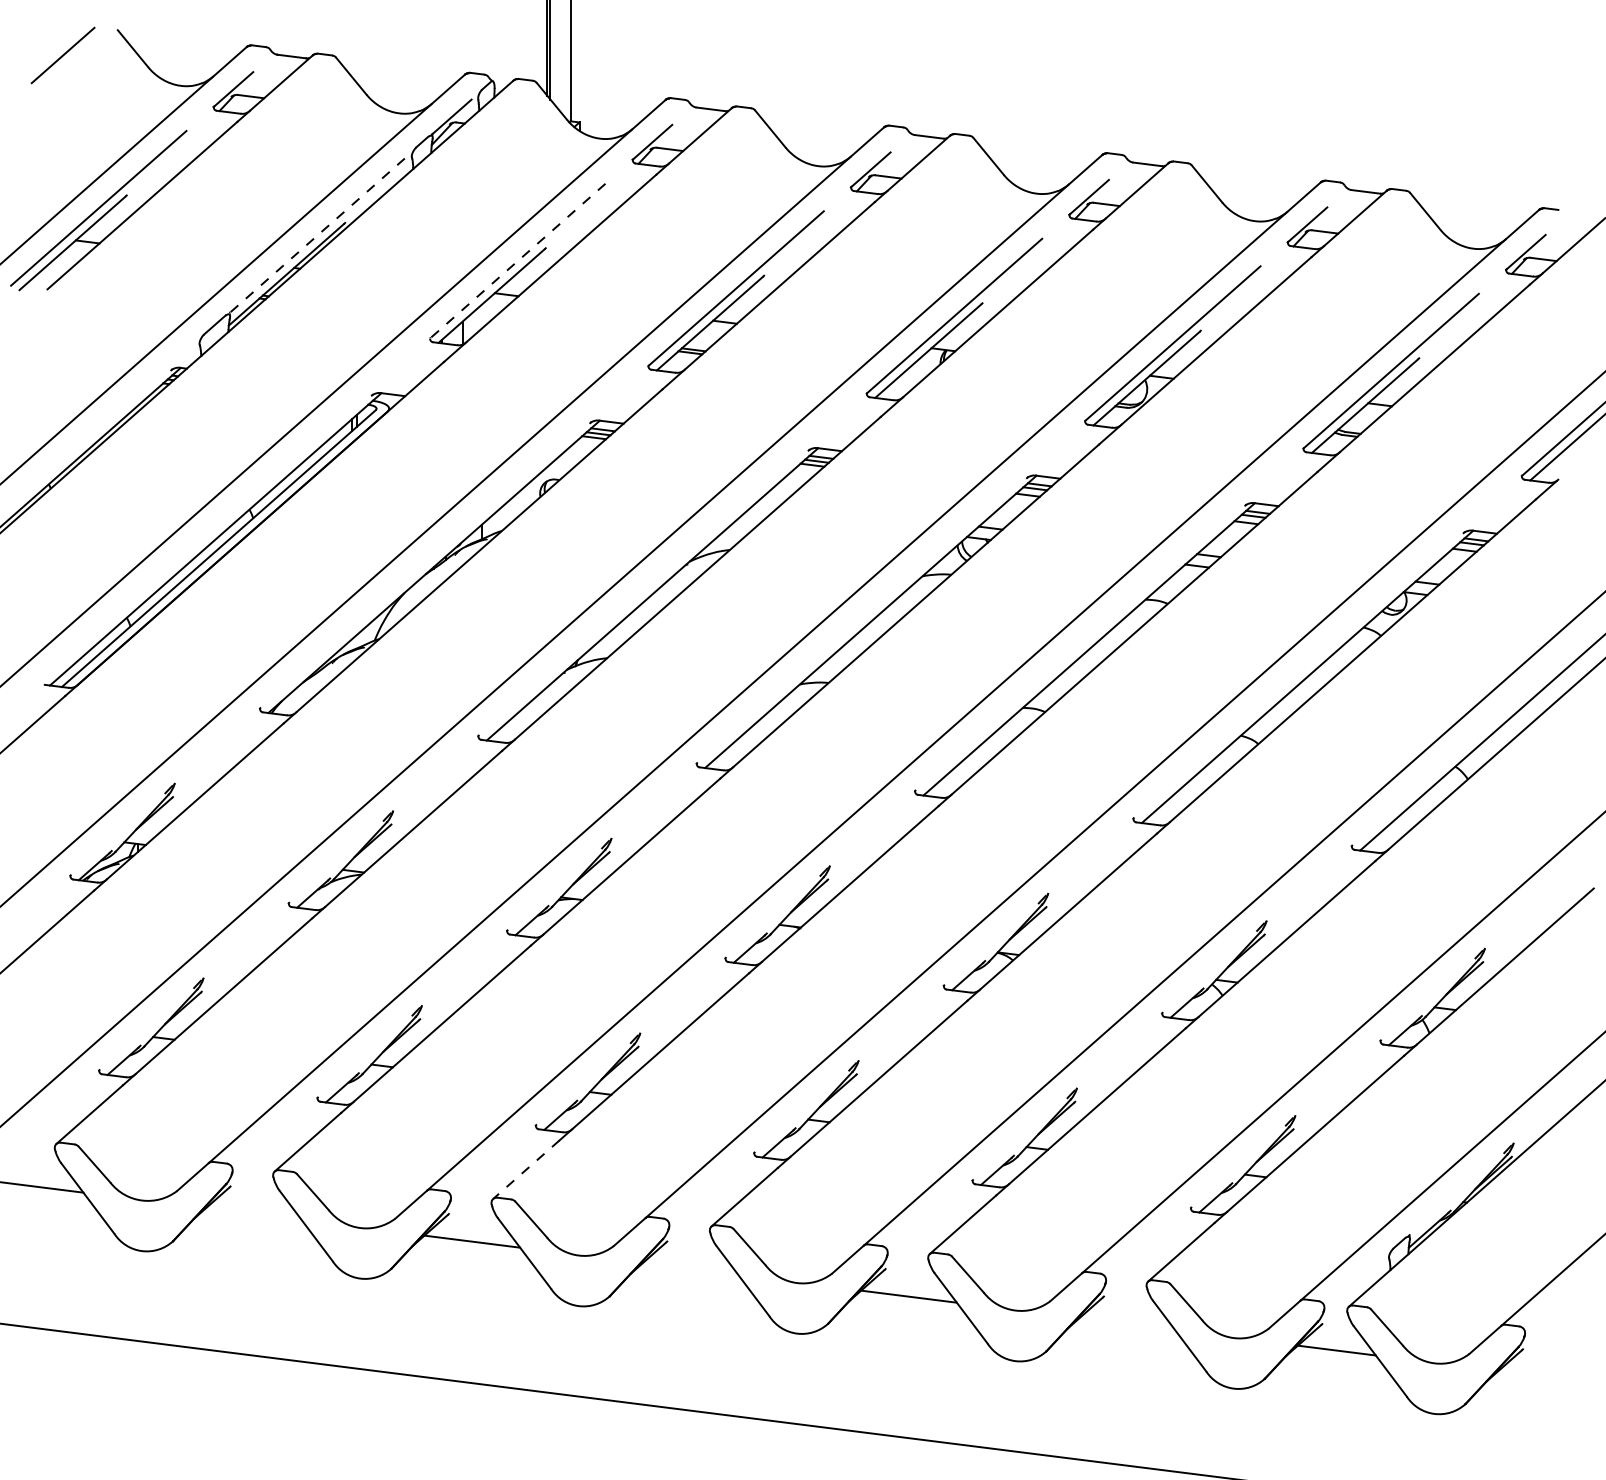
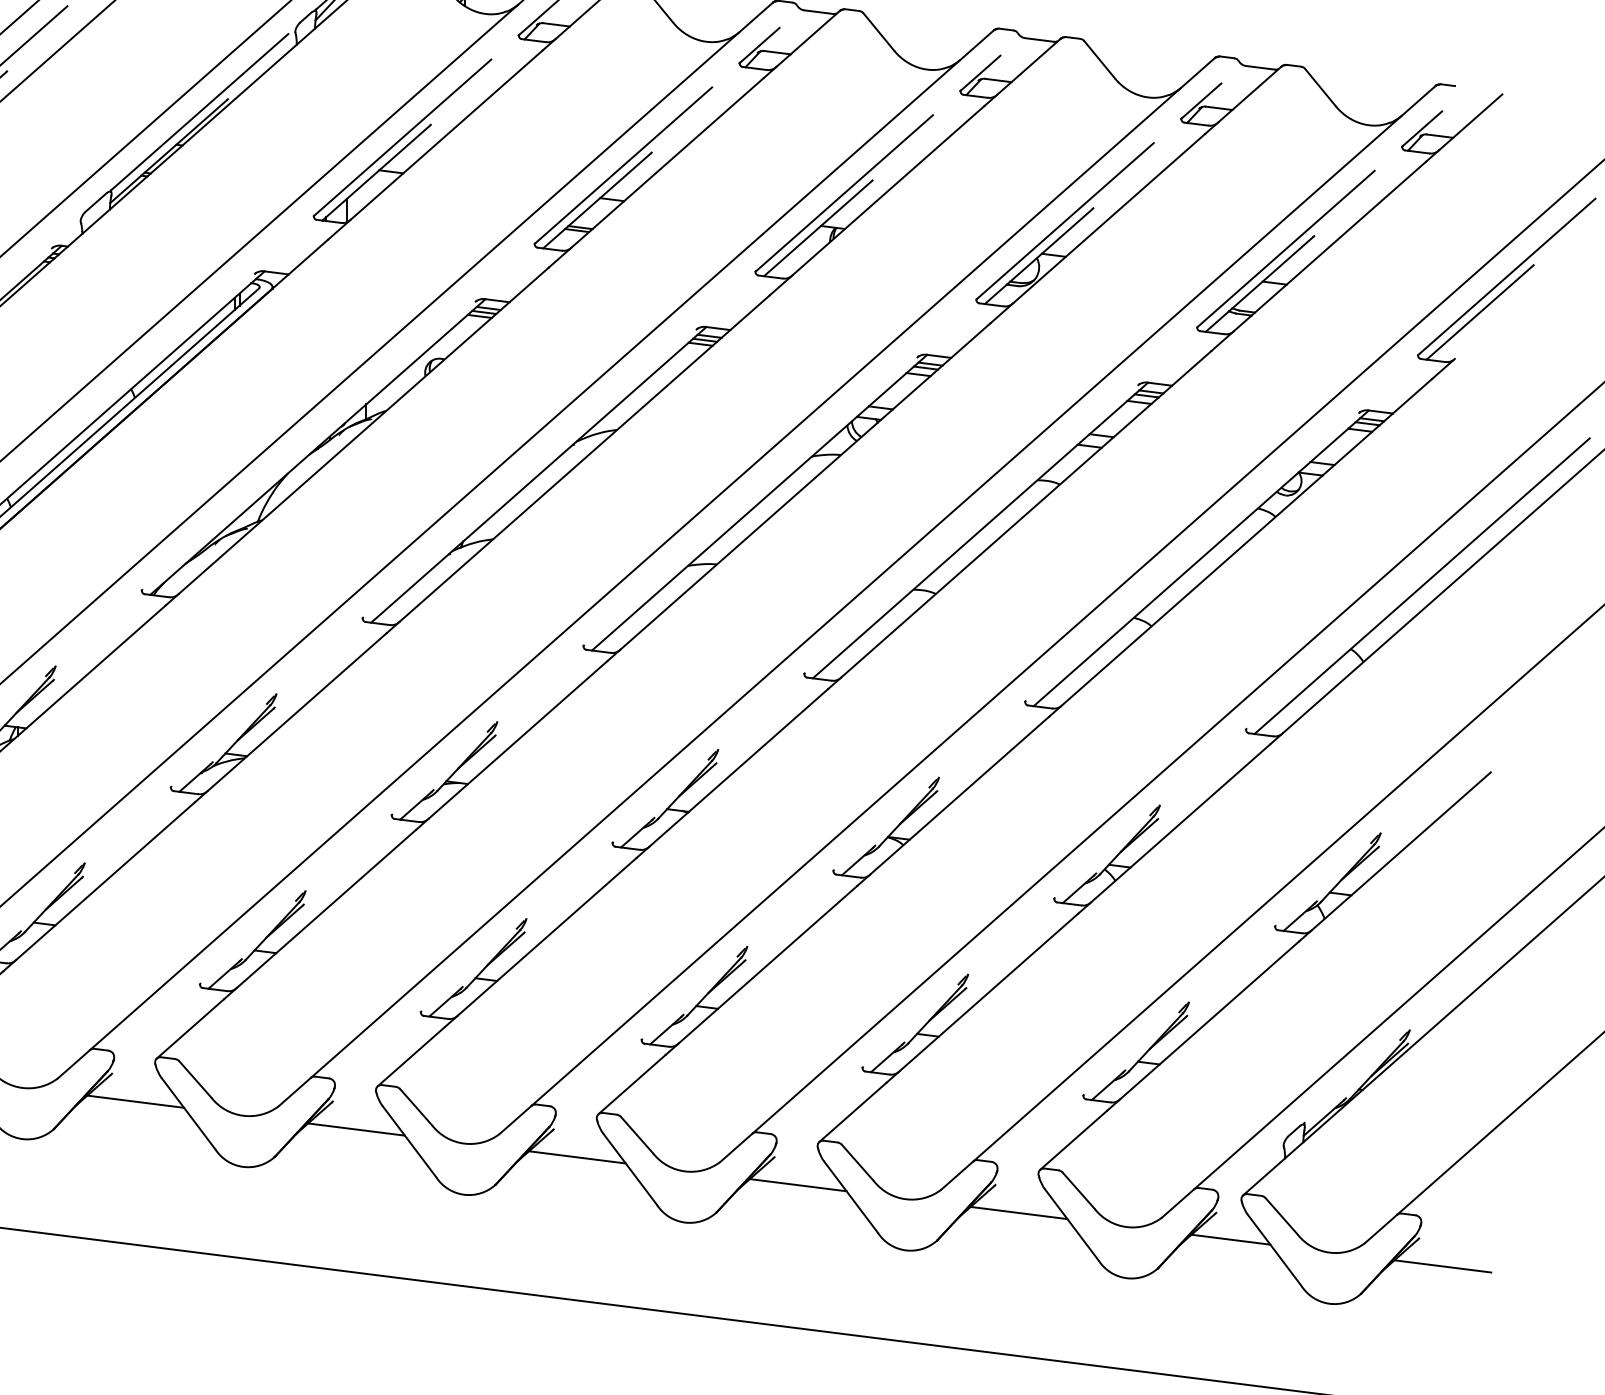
line: (317, 235) -> (199, 111), dashed -> solid
line: (517, 261) -> (402, 138), dashed -> solid
line: (526, 1169) -> (411, 1056), dashed -> solid
line: (253, 1214) -> (135, 1102), added
line: (690, 1269) -> (577, 1157), added
line: (1127, 1324) -> (1019, 1213), added
line: (1546, 1376) -> (1442, 1265), added

